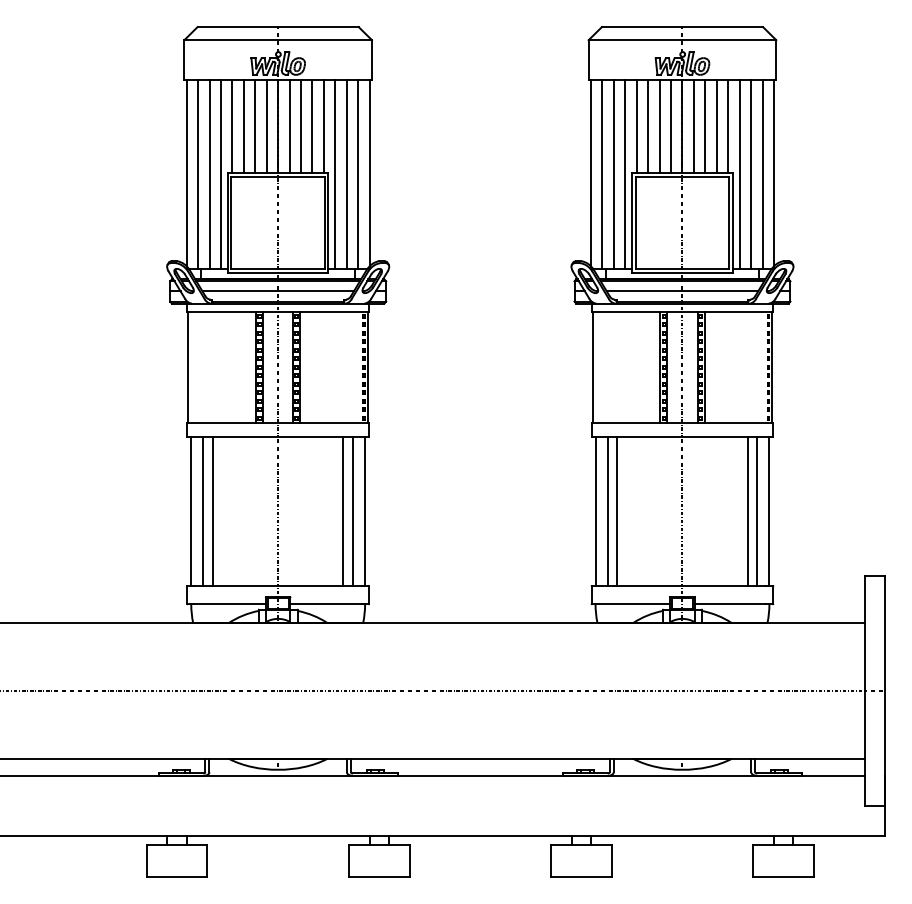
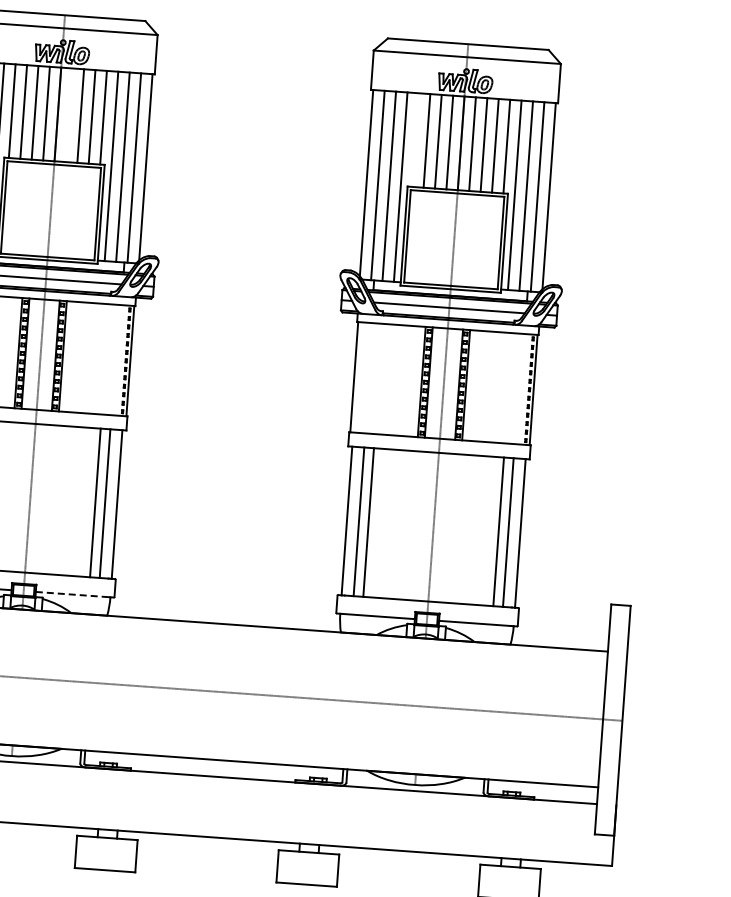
line: (289, 126) -> (69, 115), removed
line: (636, 126) -> (415, 140), removed
line: (326, 604) -> (71, 594), solid -> dashed

